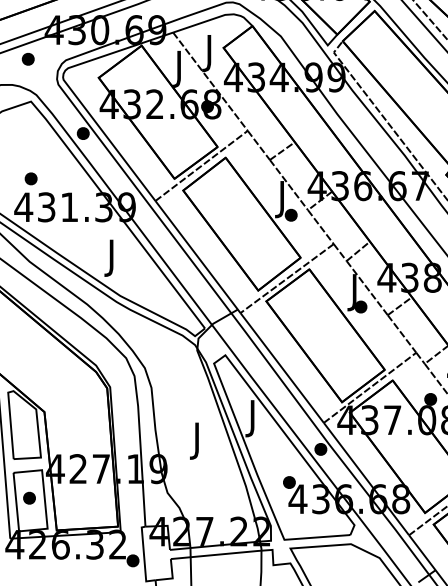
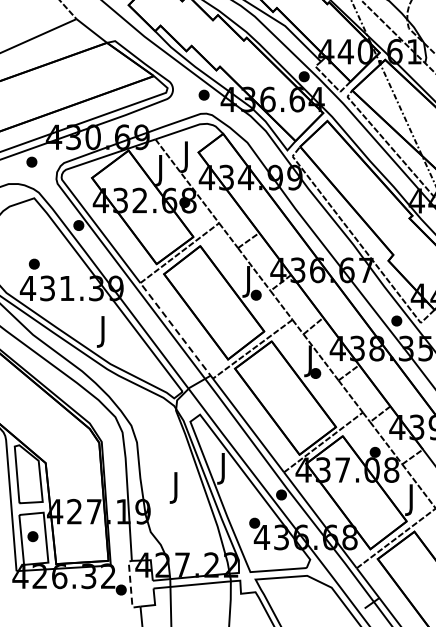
line: (197, 256) -> (176, 330), solid -> dashed
line: (143, 557) -> (130, 587), solid -> dashed

